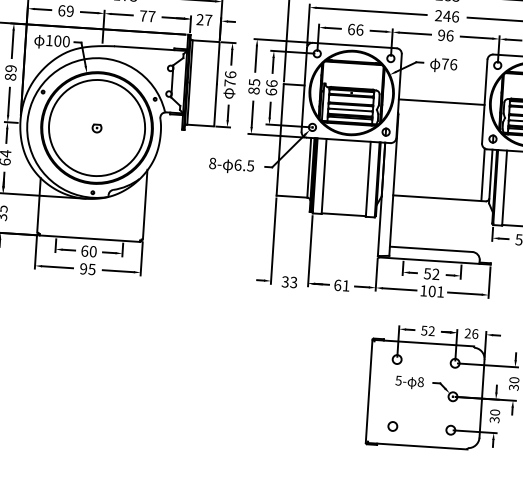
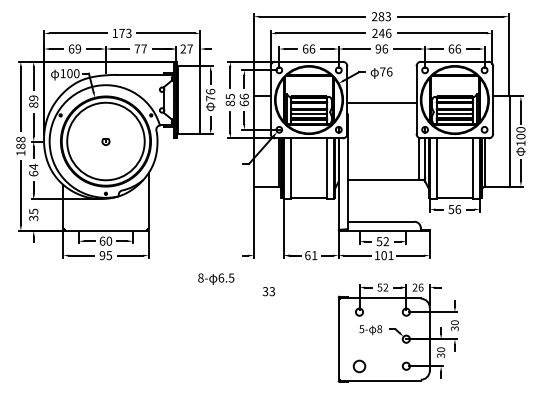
text: (232, 165) -> (216, 278), moved
text: (289, 282) -> (268, 291), moved
circle: (392, 425) -> (359, 365), size x1.6

